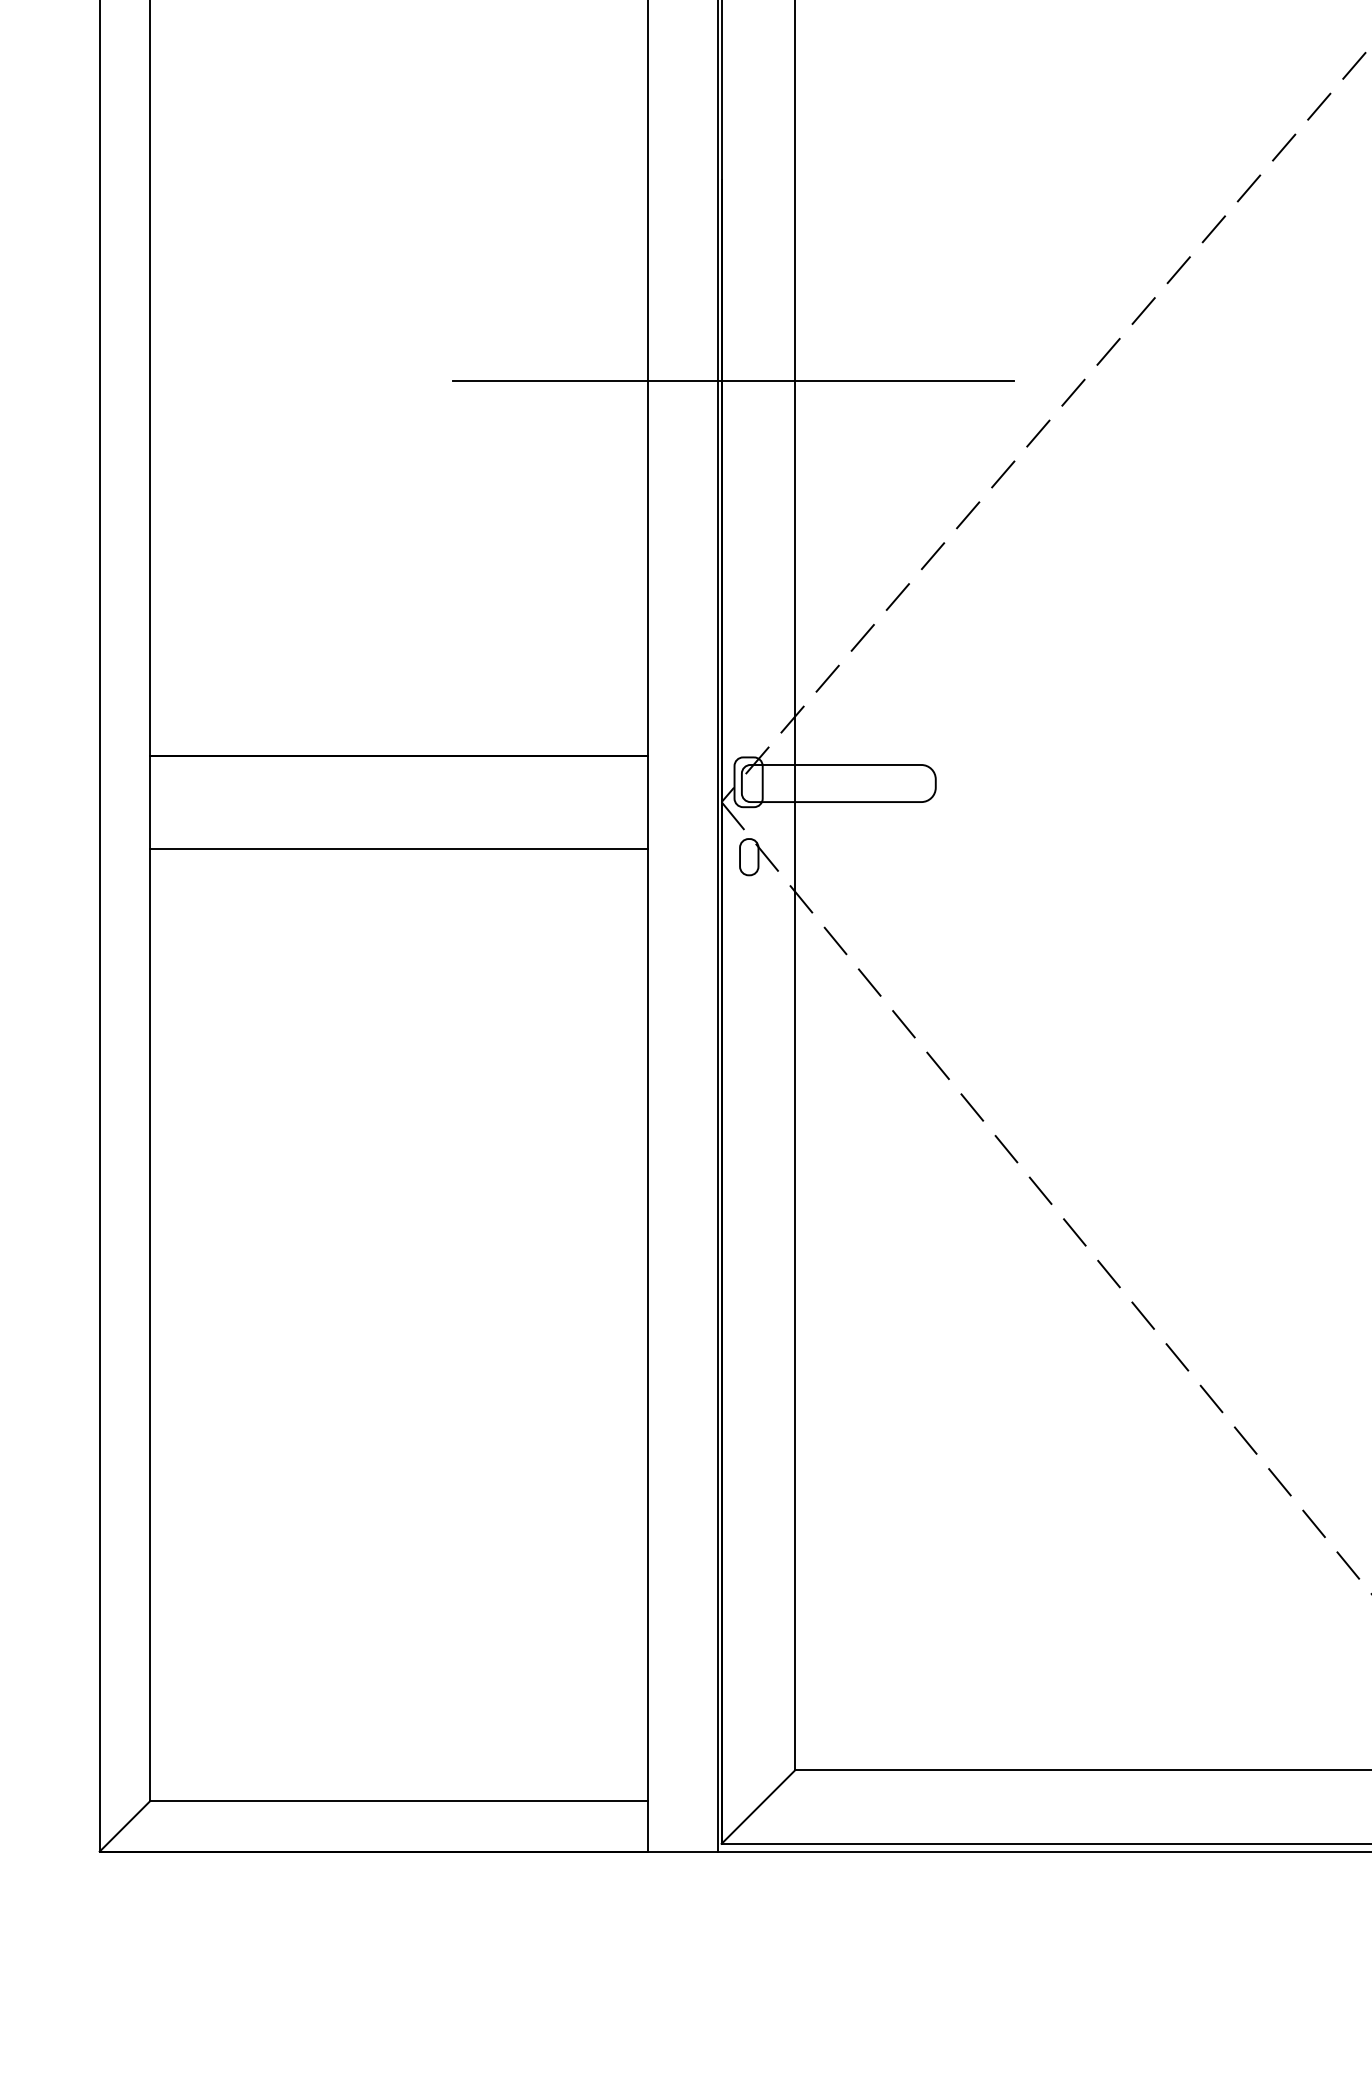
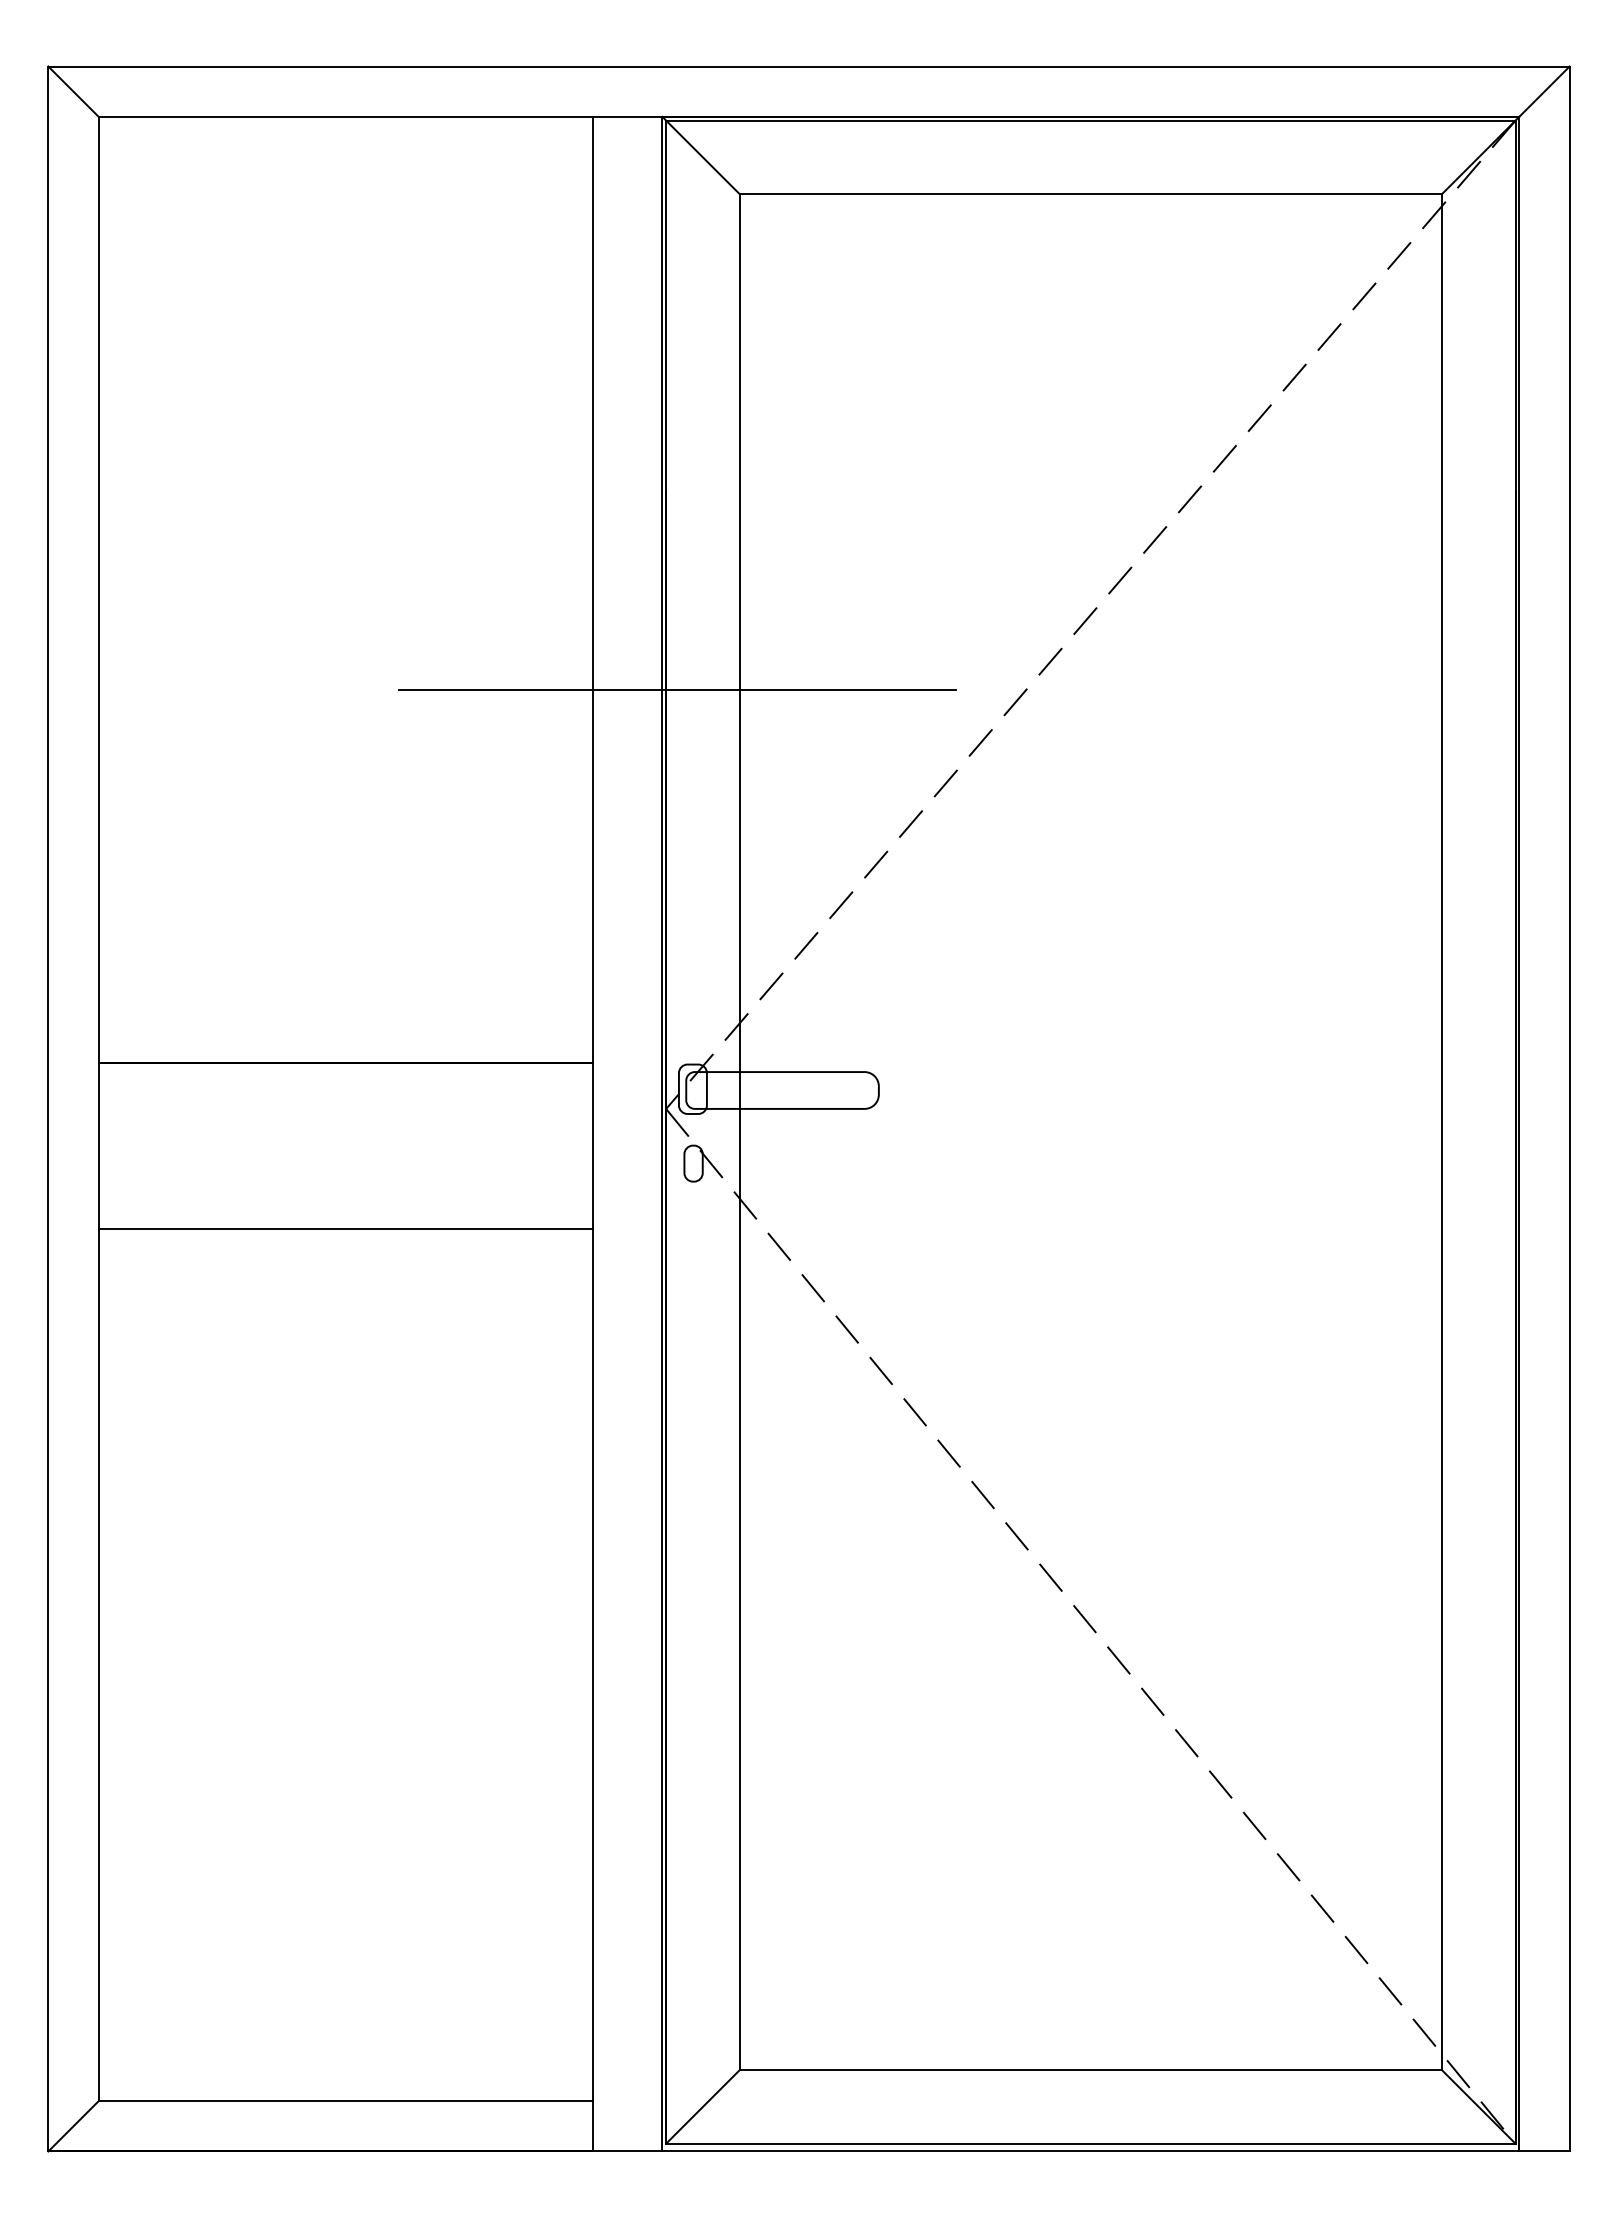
line: (398, 848) -> (345, 1229), moved

